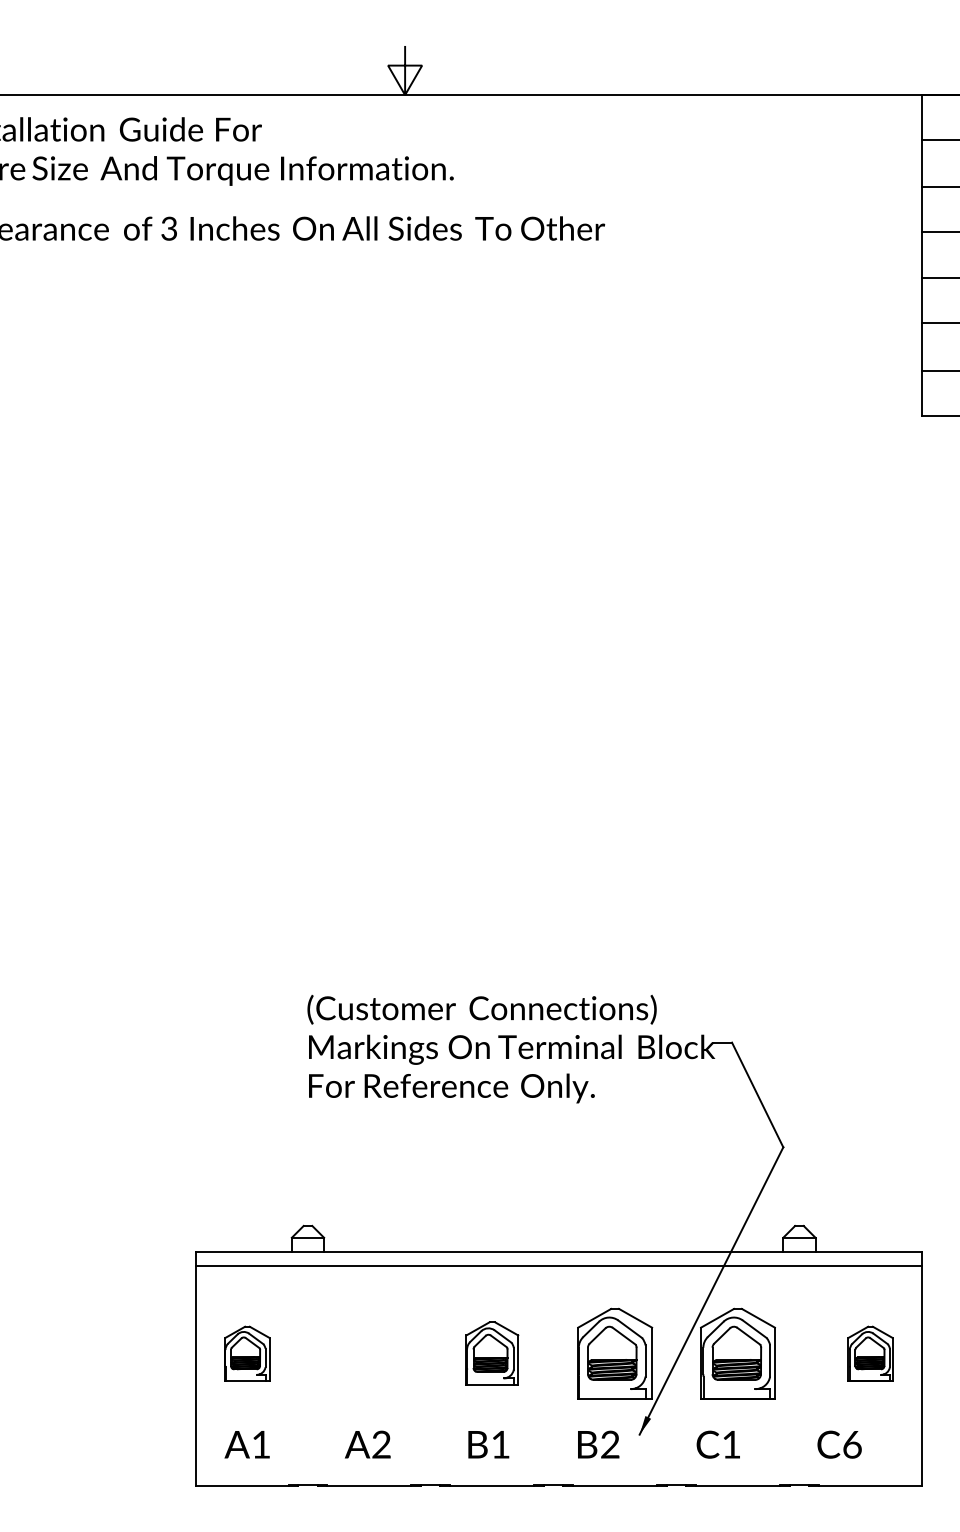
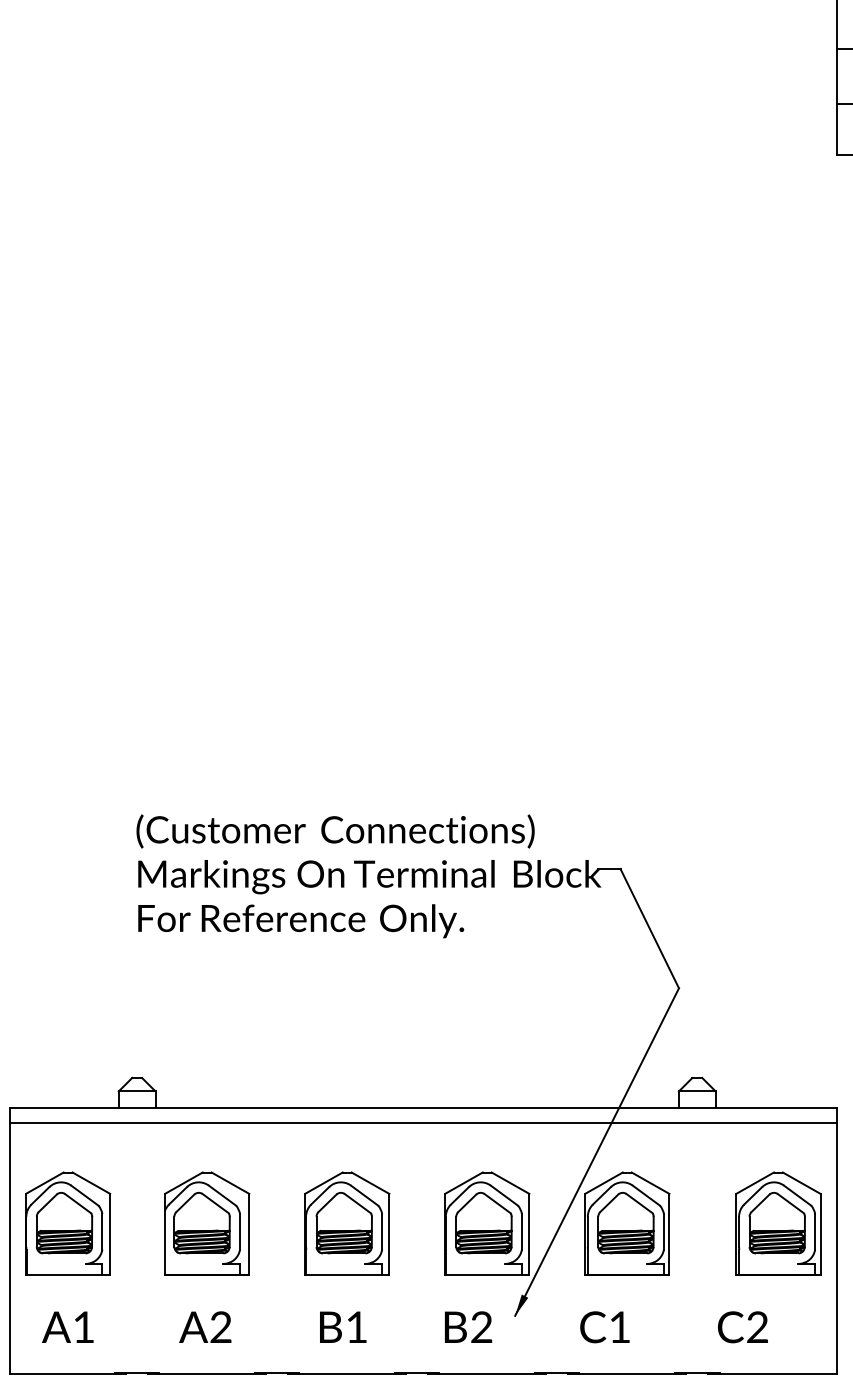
part: (247, 1353) -> (68, 1223), size x1.67
part: (369, 1353) -> (207, 1223), added
part: (492, 1353) -> (347, 1223), size x1.43
part: (870, 1353) -> (778, 1223), size x1.67
text: (852, 1444) -> (757, 1327), C6 -> C2

